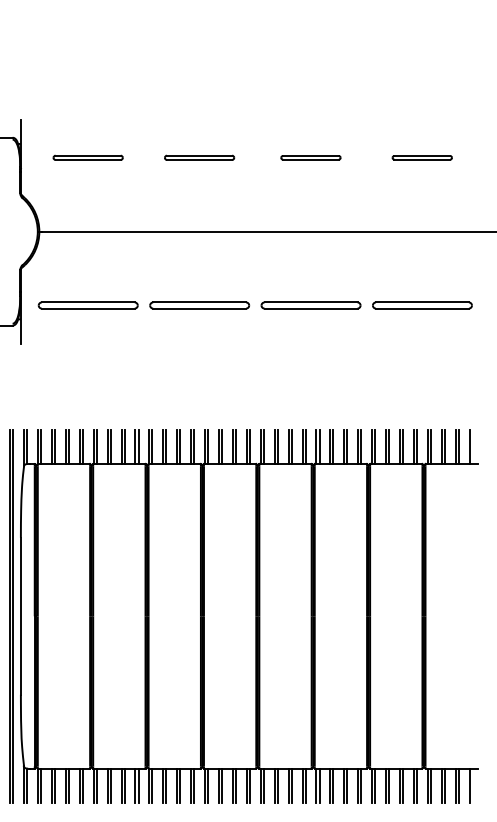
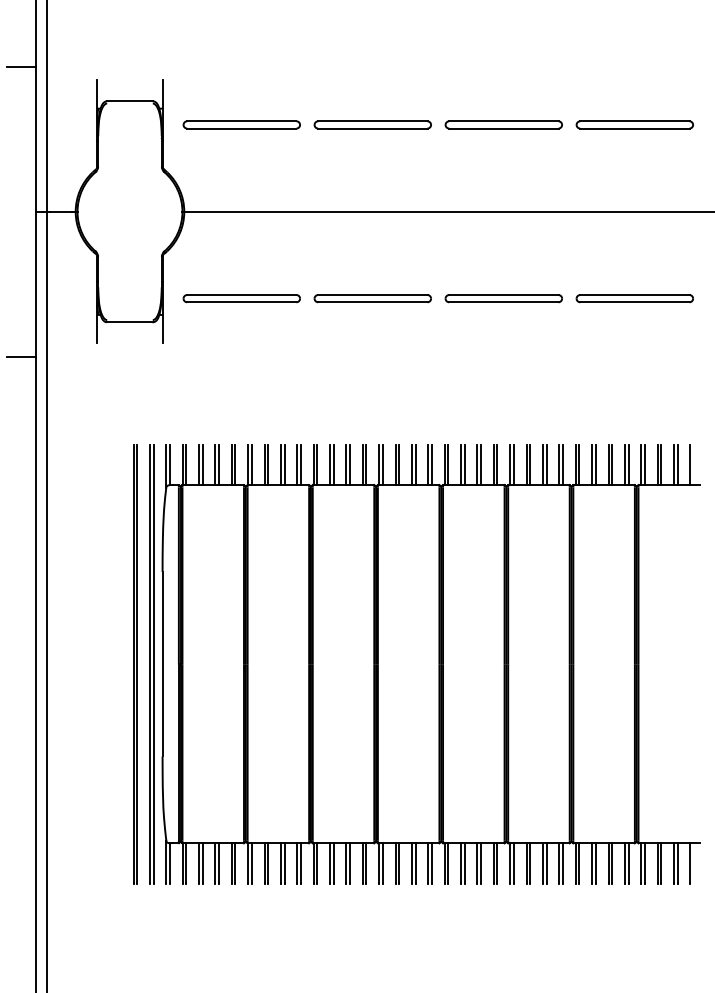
part: (87, 157) -> (241, 124), size x1.43
part: (199, 157) -> (372, 124), size x1.43
part: (310, 157) -> (503, 124), size x1.67
part: (422, 157) -> (634, 124), size x1.67

